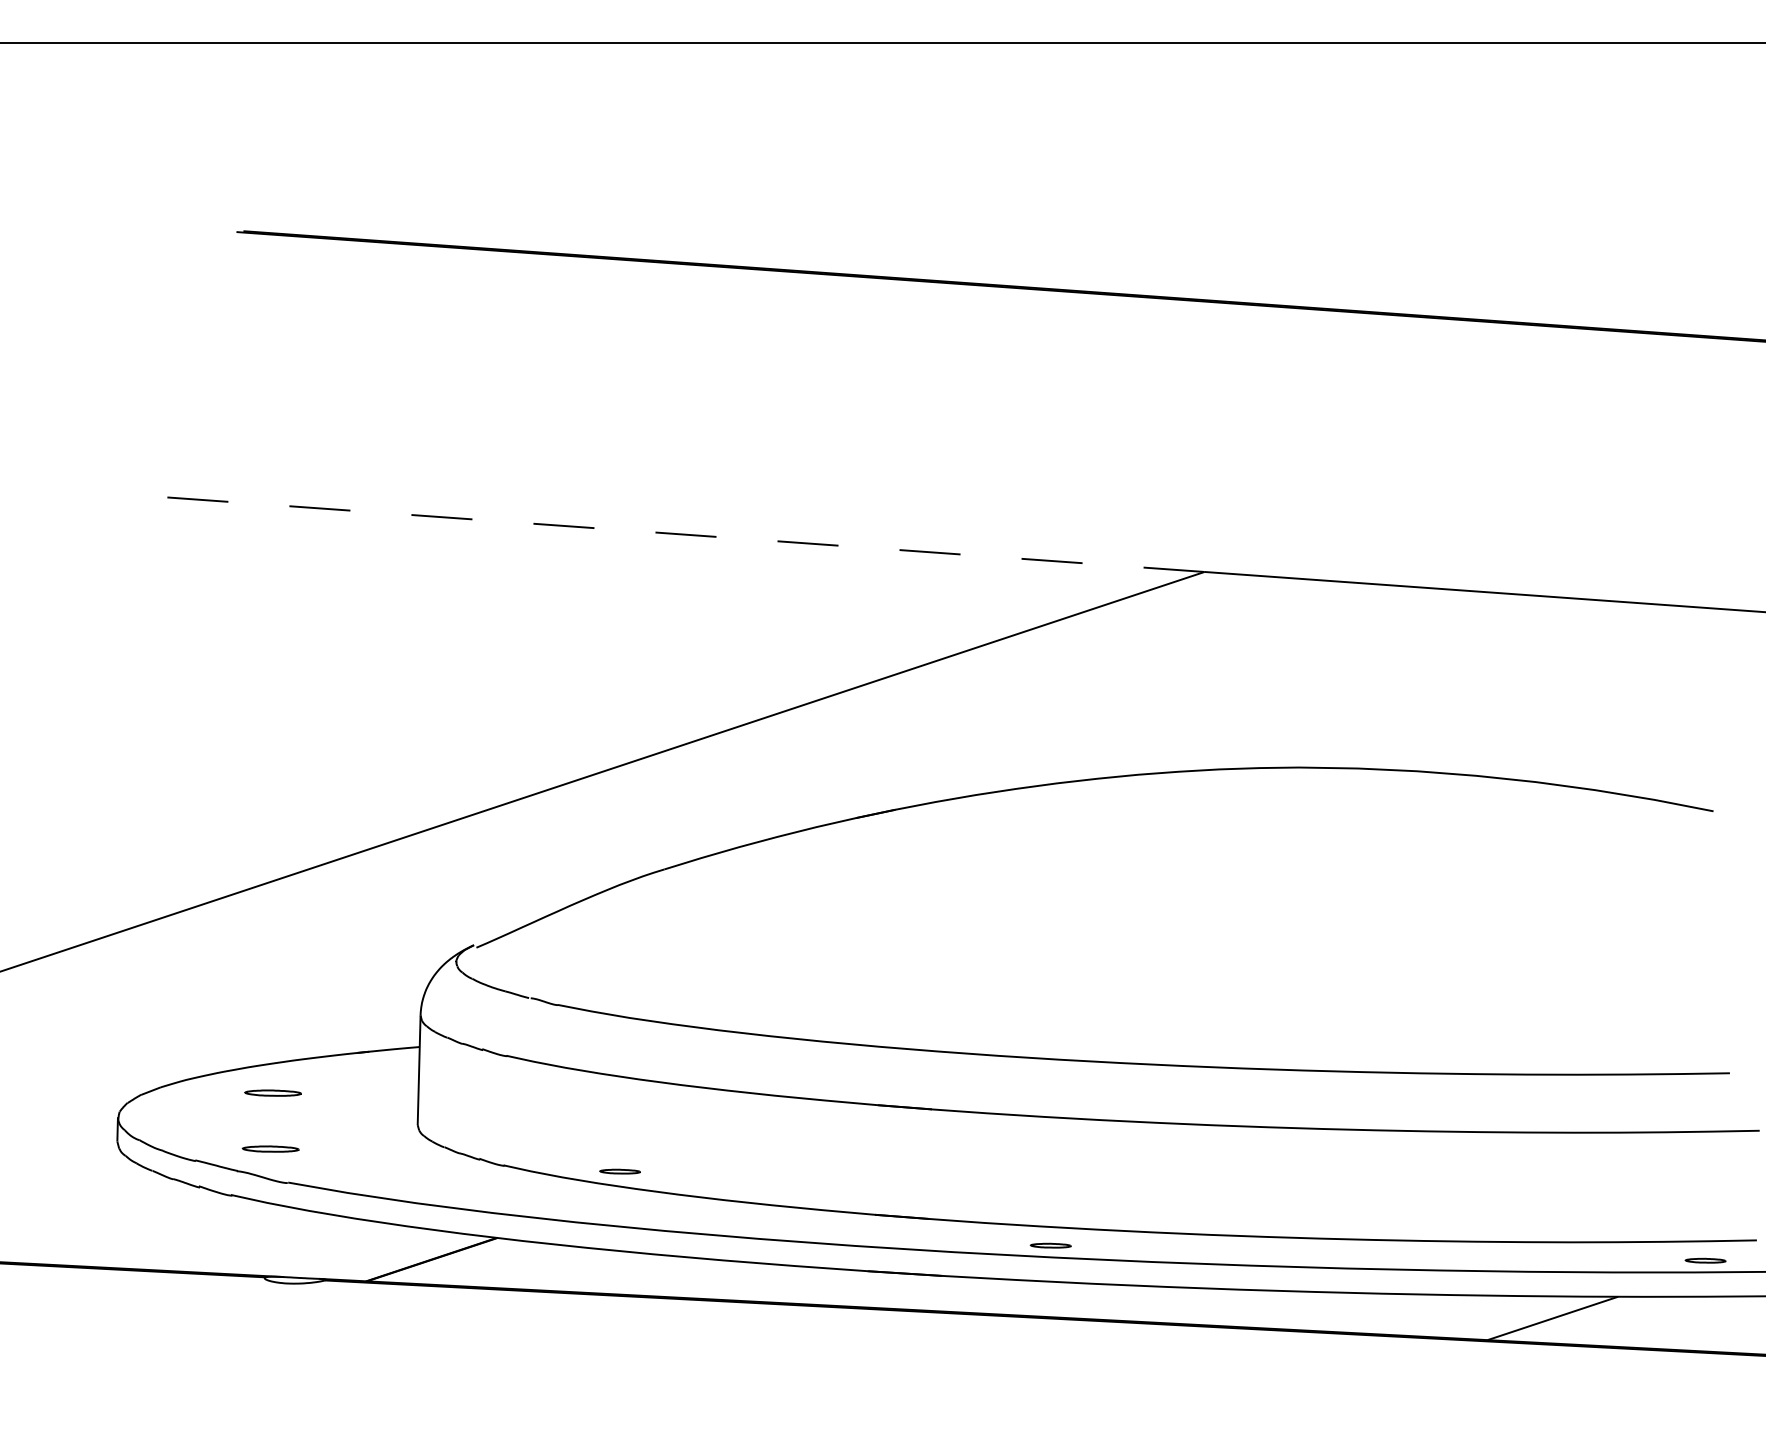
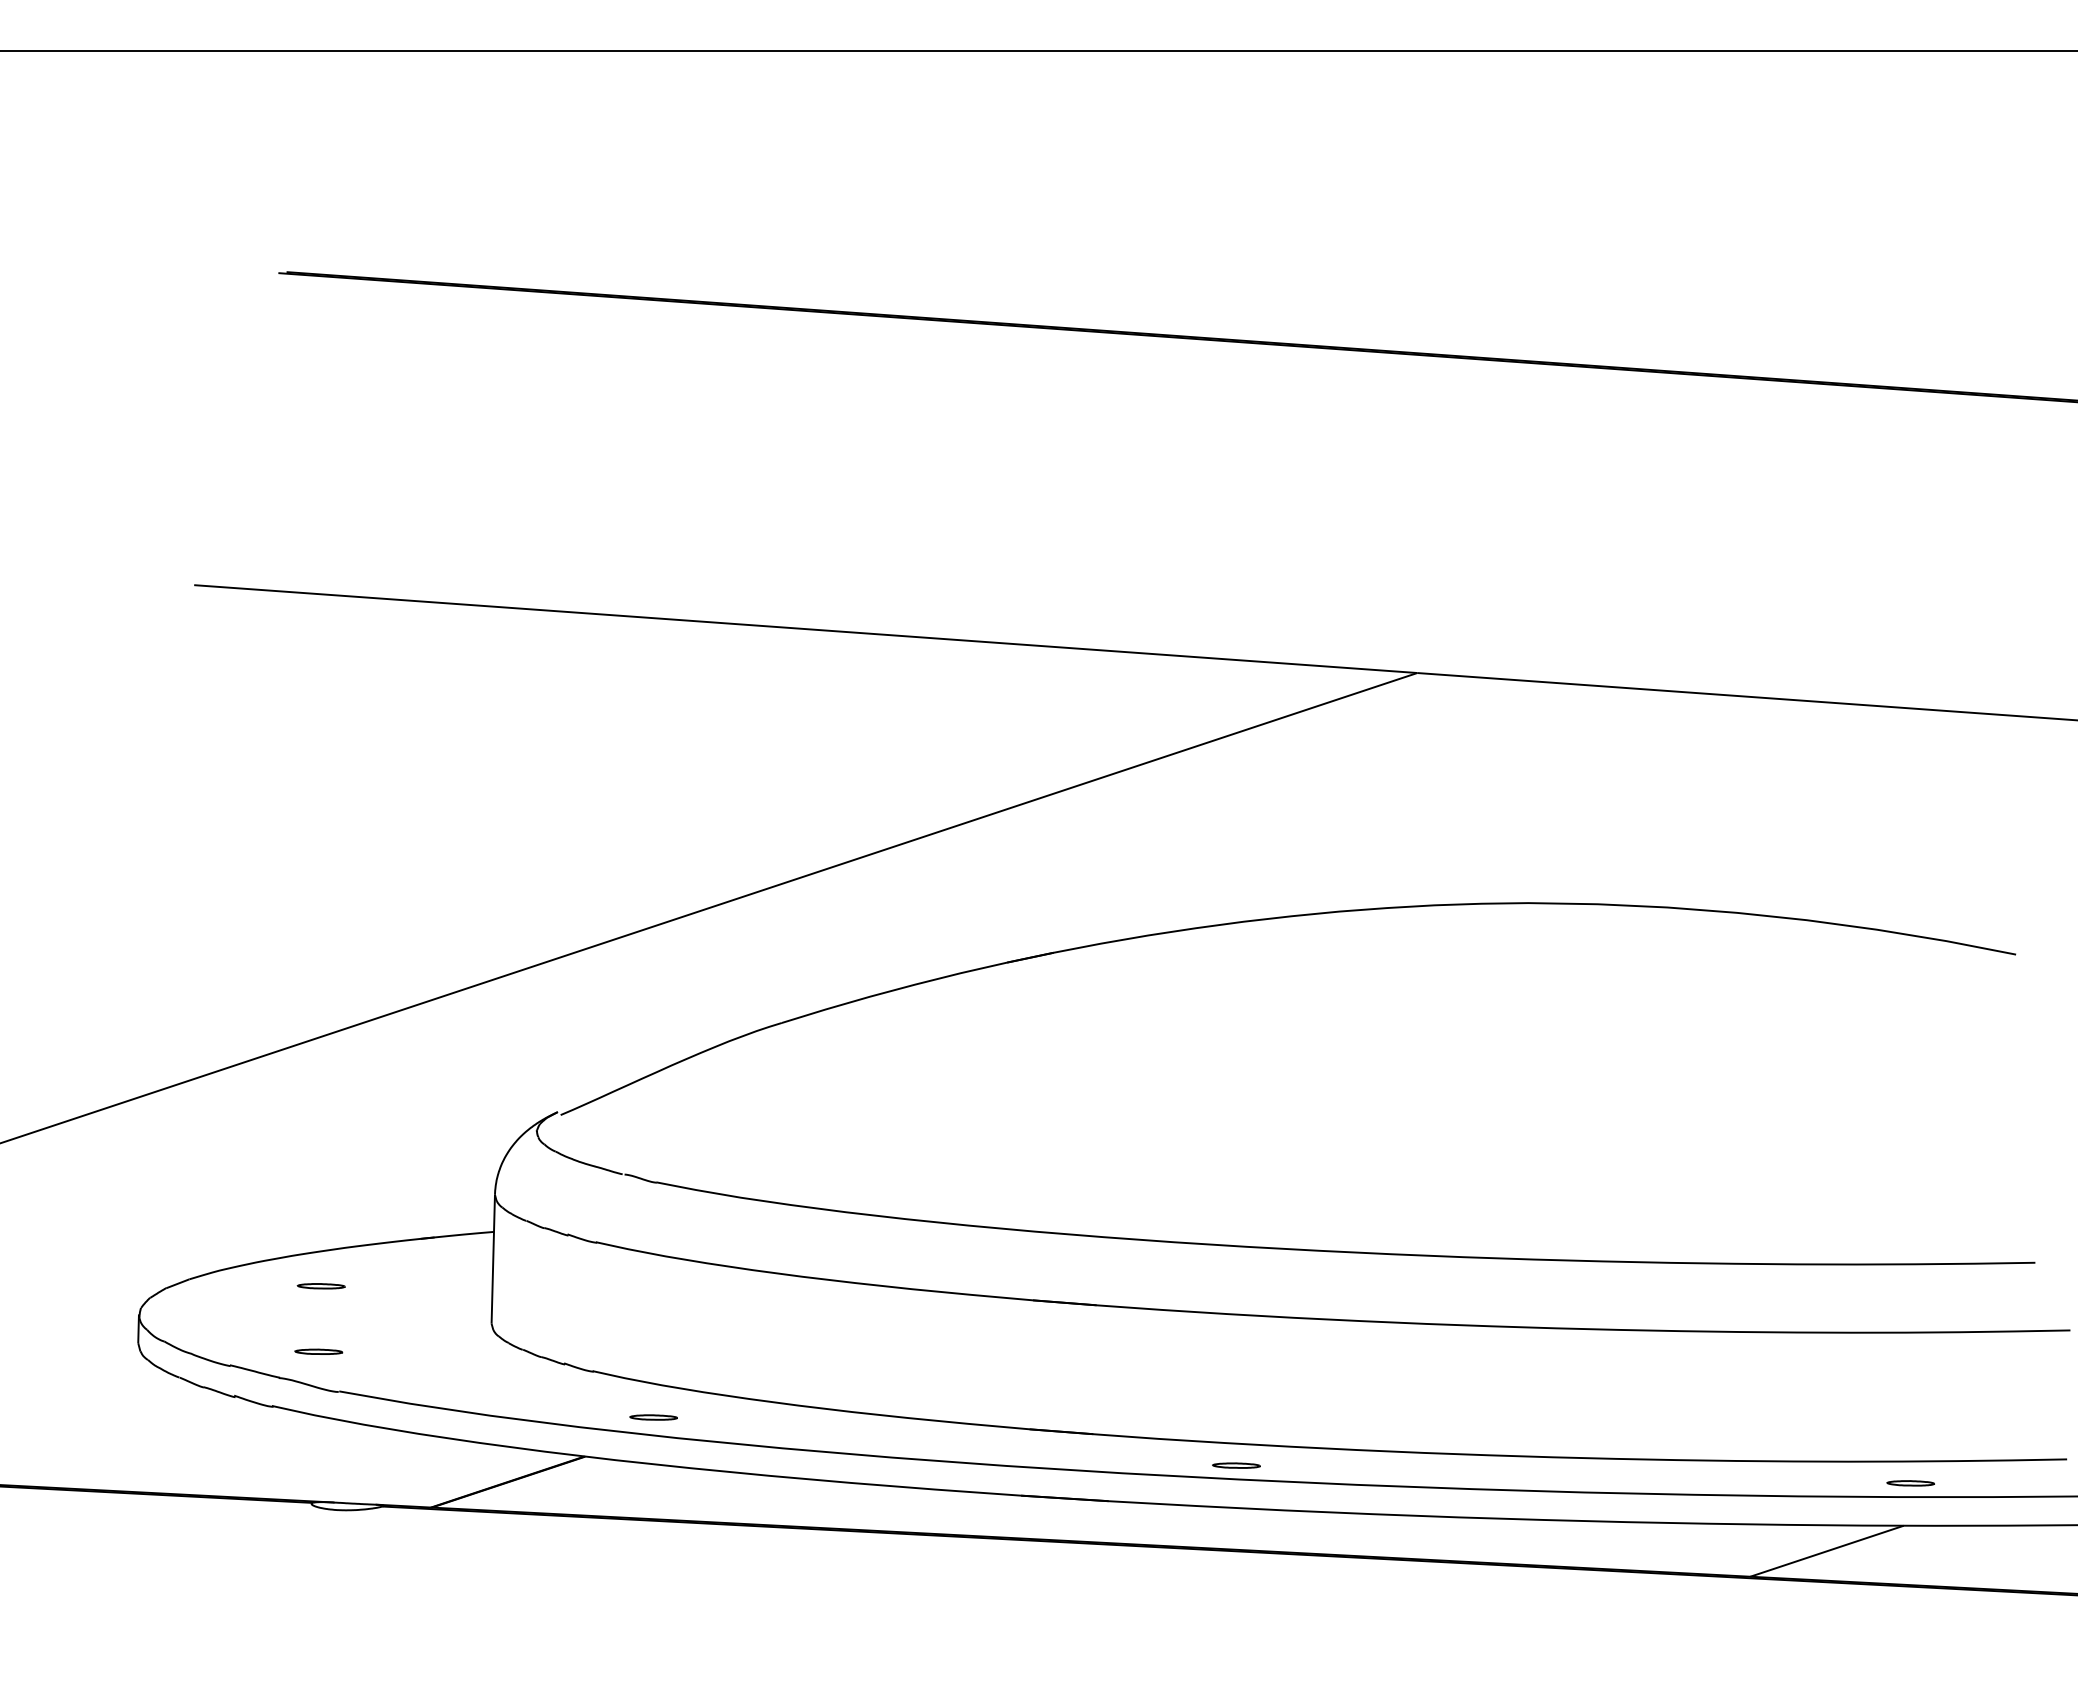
line: (684, 534) -> (805, 629), dashed -> solid
part: (272, 1093) -> (320, 1286), size x0.71
part: (270, 1148) -> (318, 1351), size x0.71
part: (619, 1171) -> (653, 1417), moved
part: (1705, 1260) -> (1910, 1483), moved

